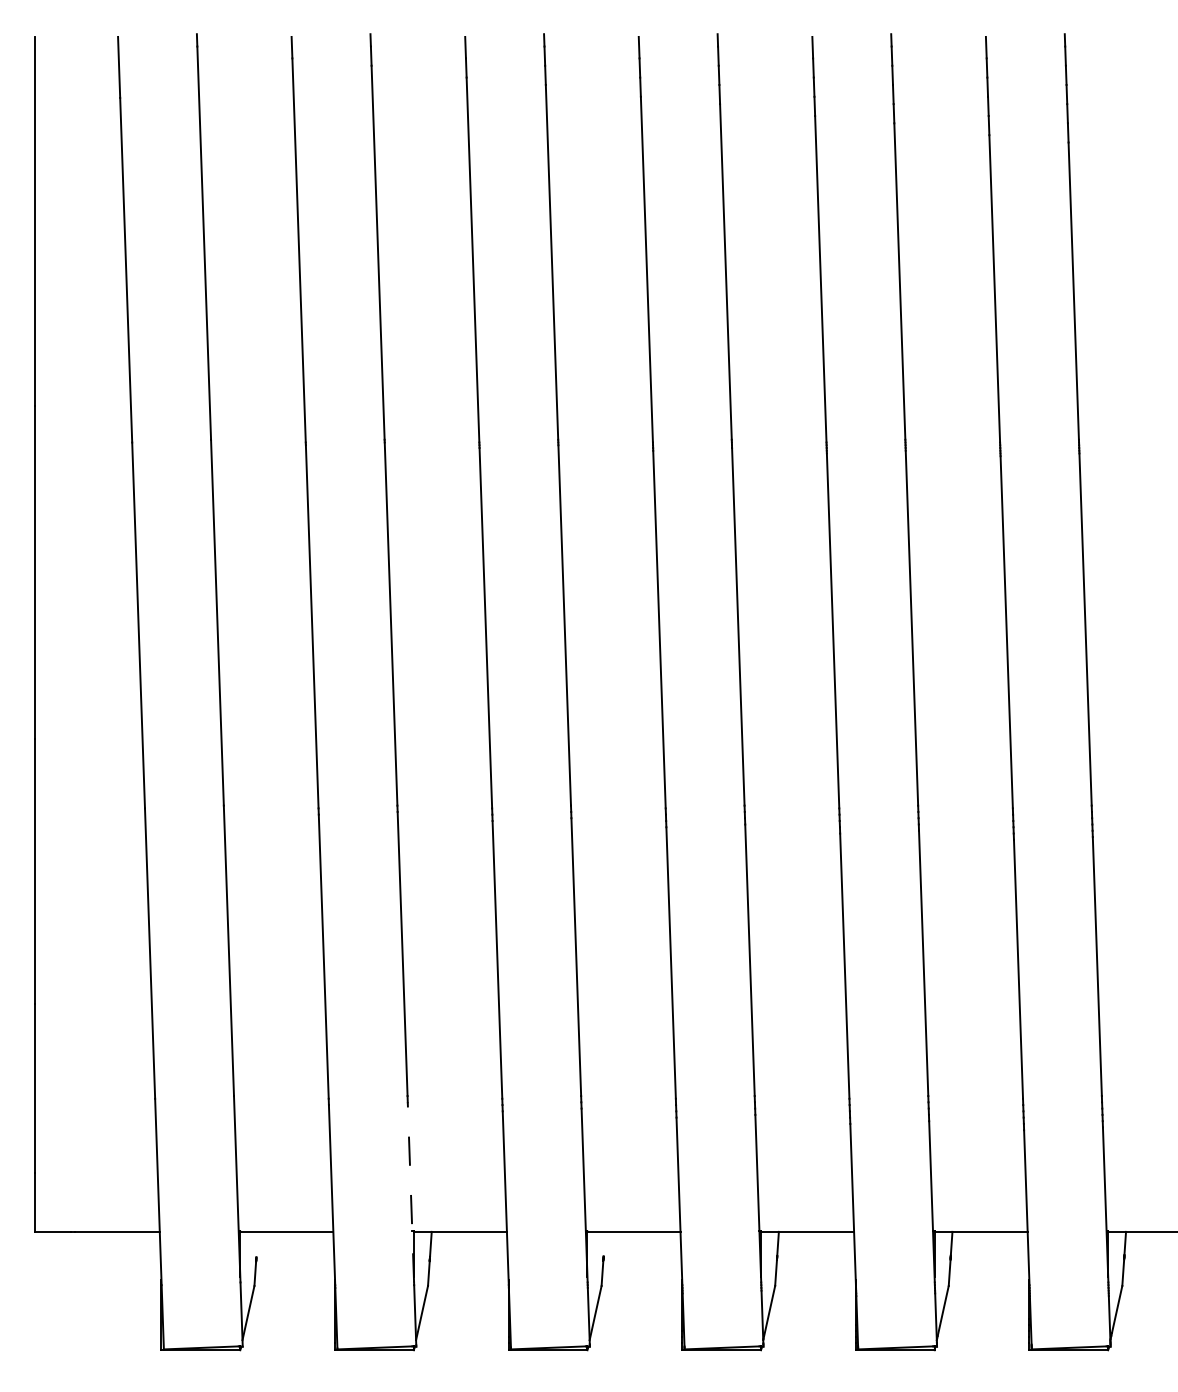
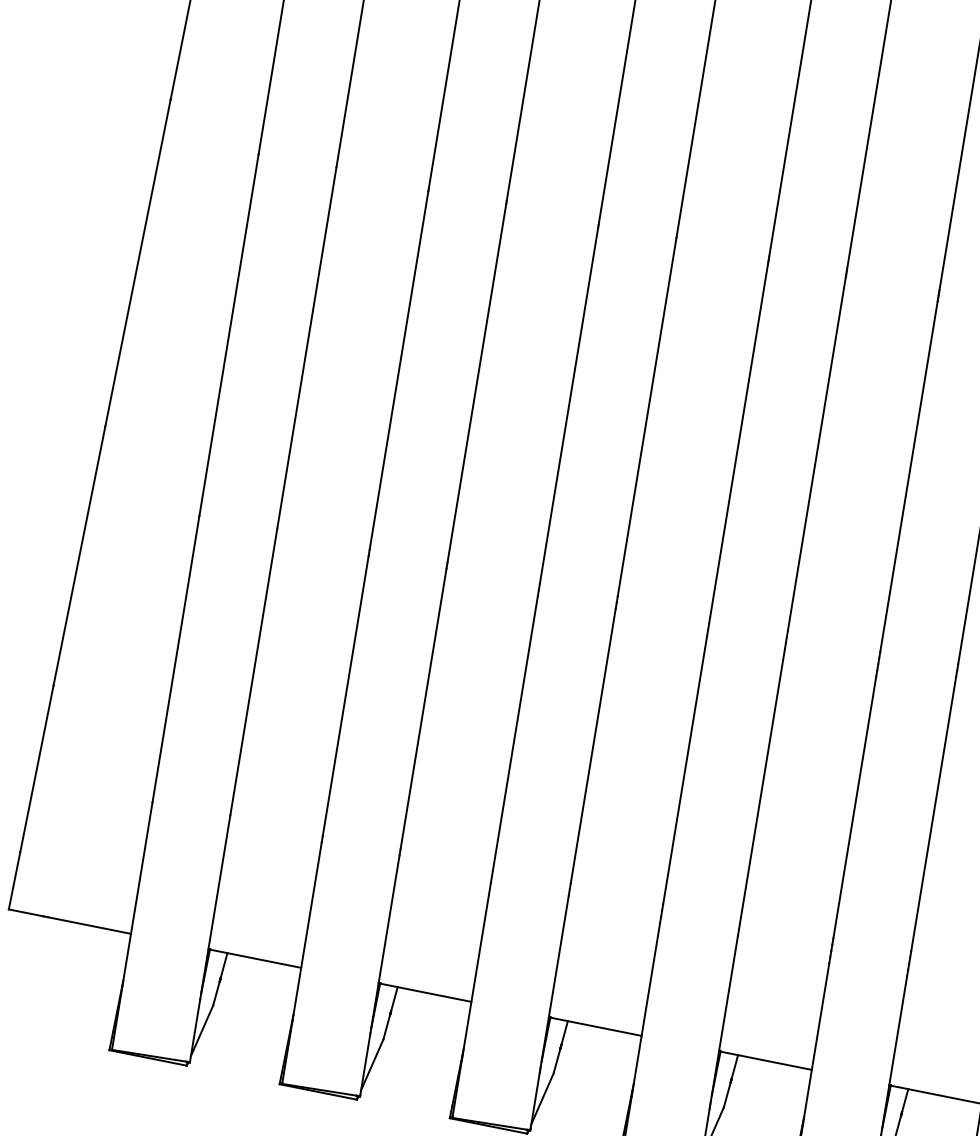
line: (410, 1191) -> (384, 943), dashed -> solid
line: (604, 1243) -> (564, 1032), added
line: (257, 1244) -> (224, 965), added

